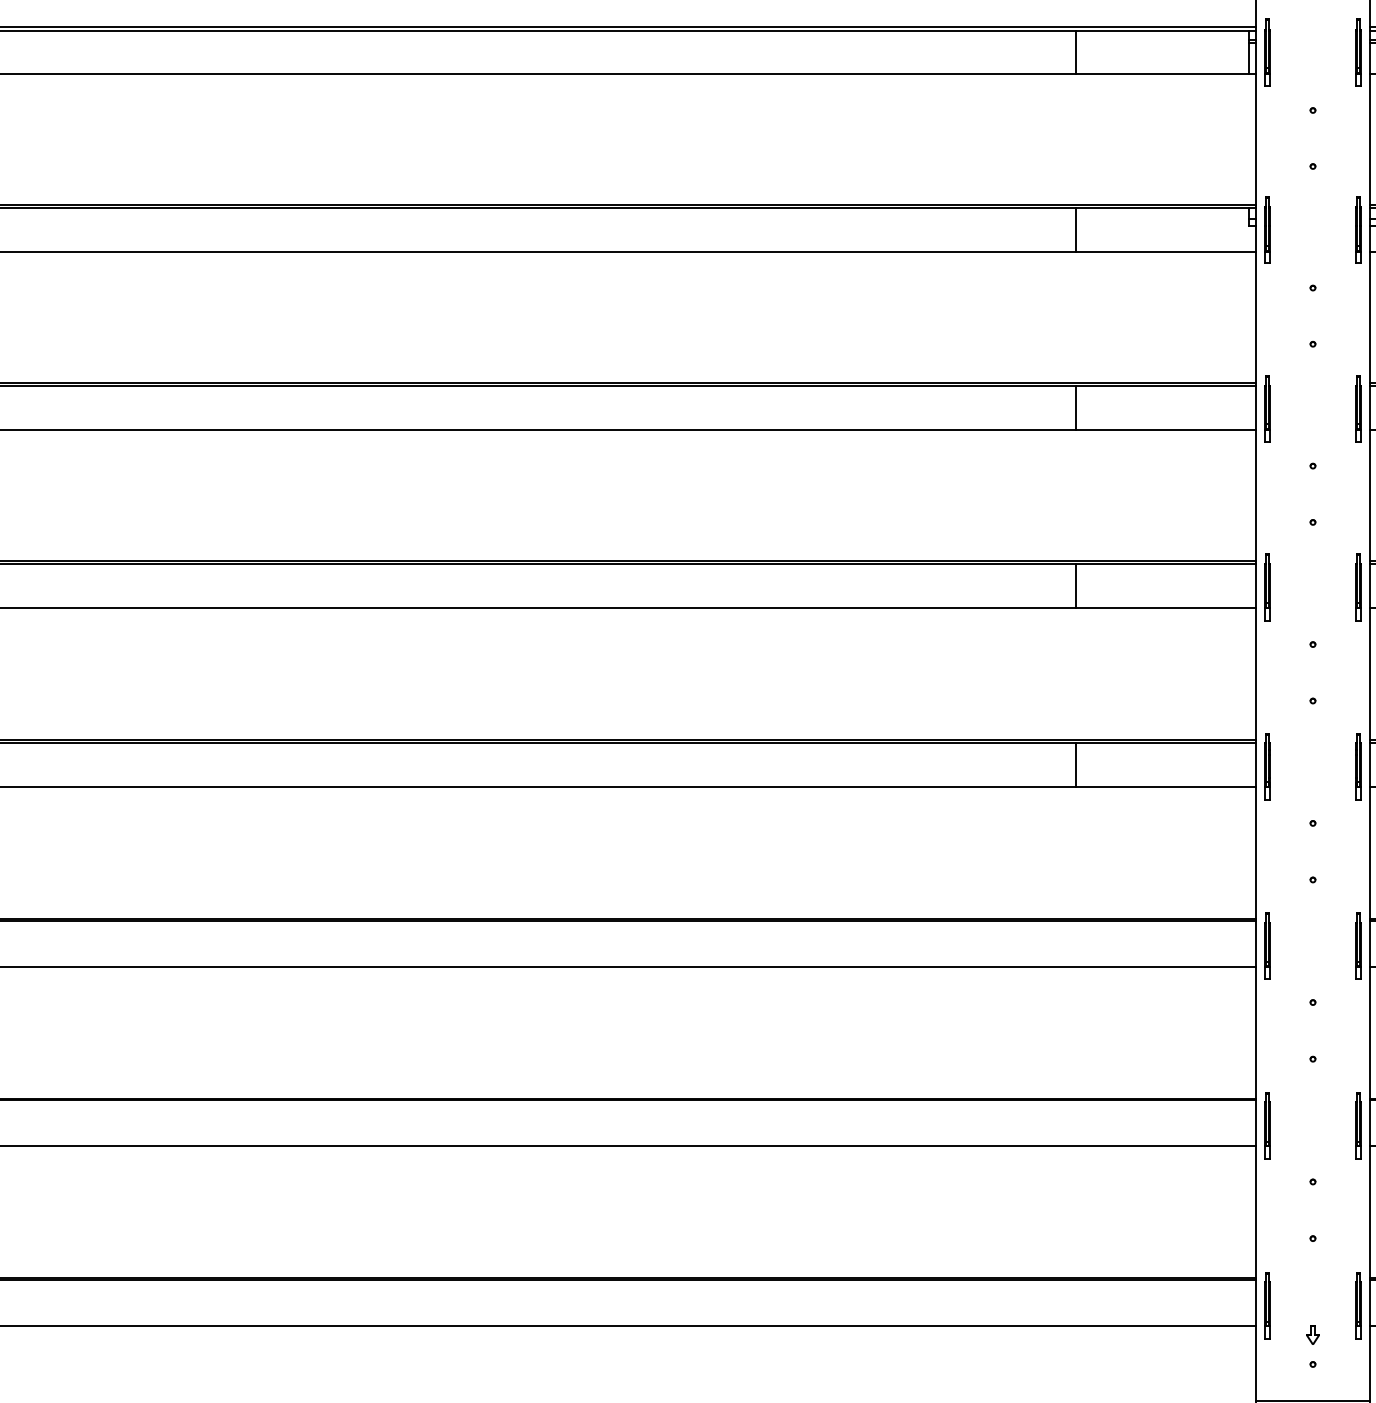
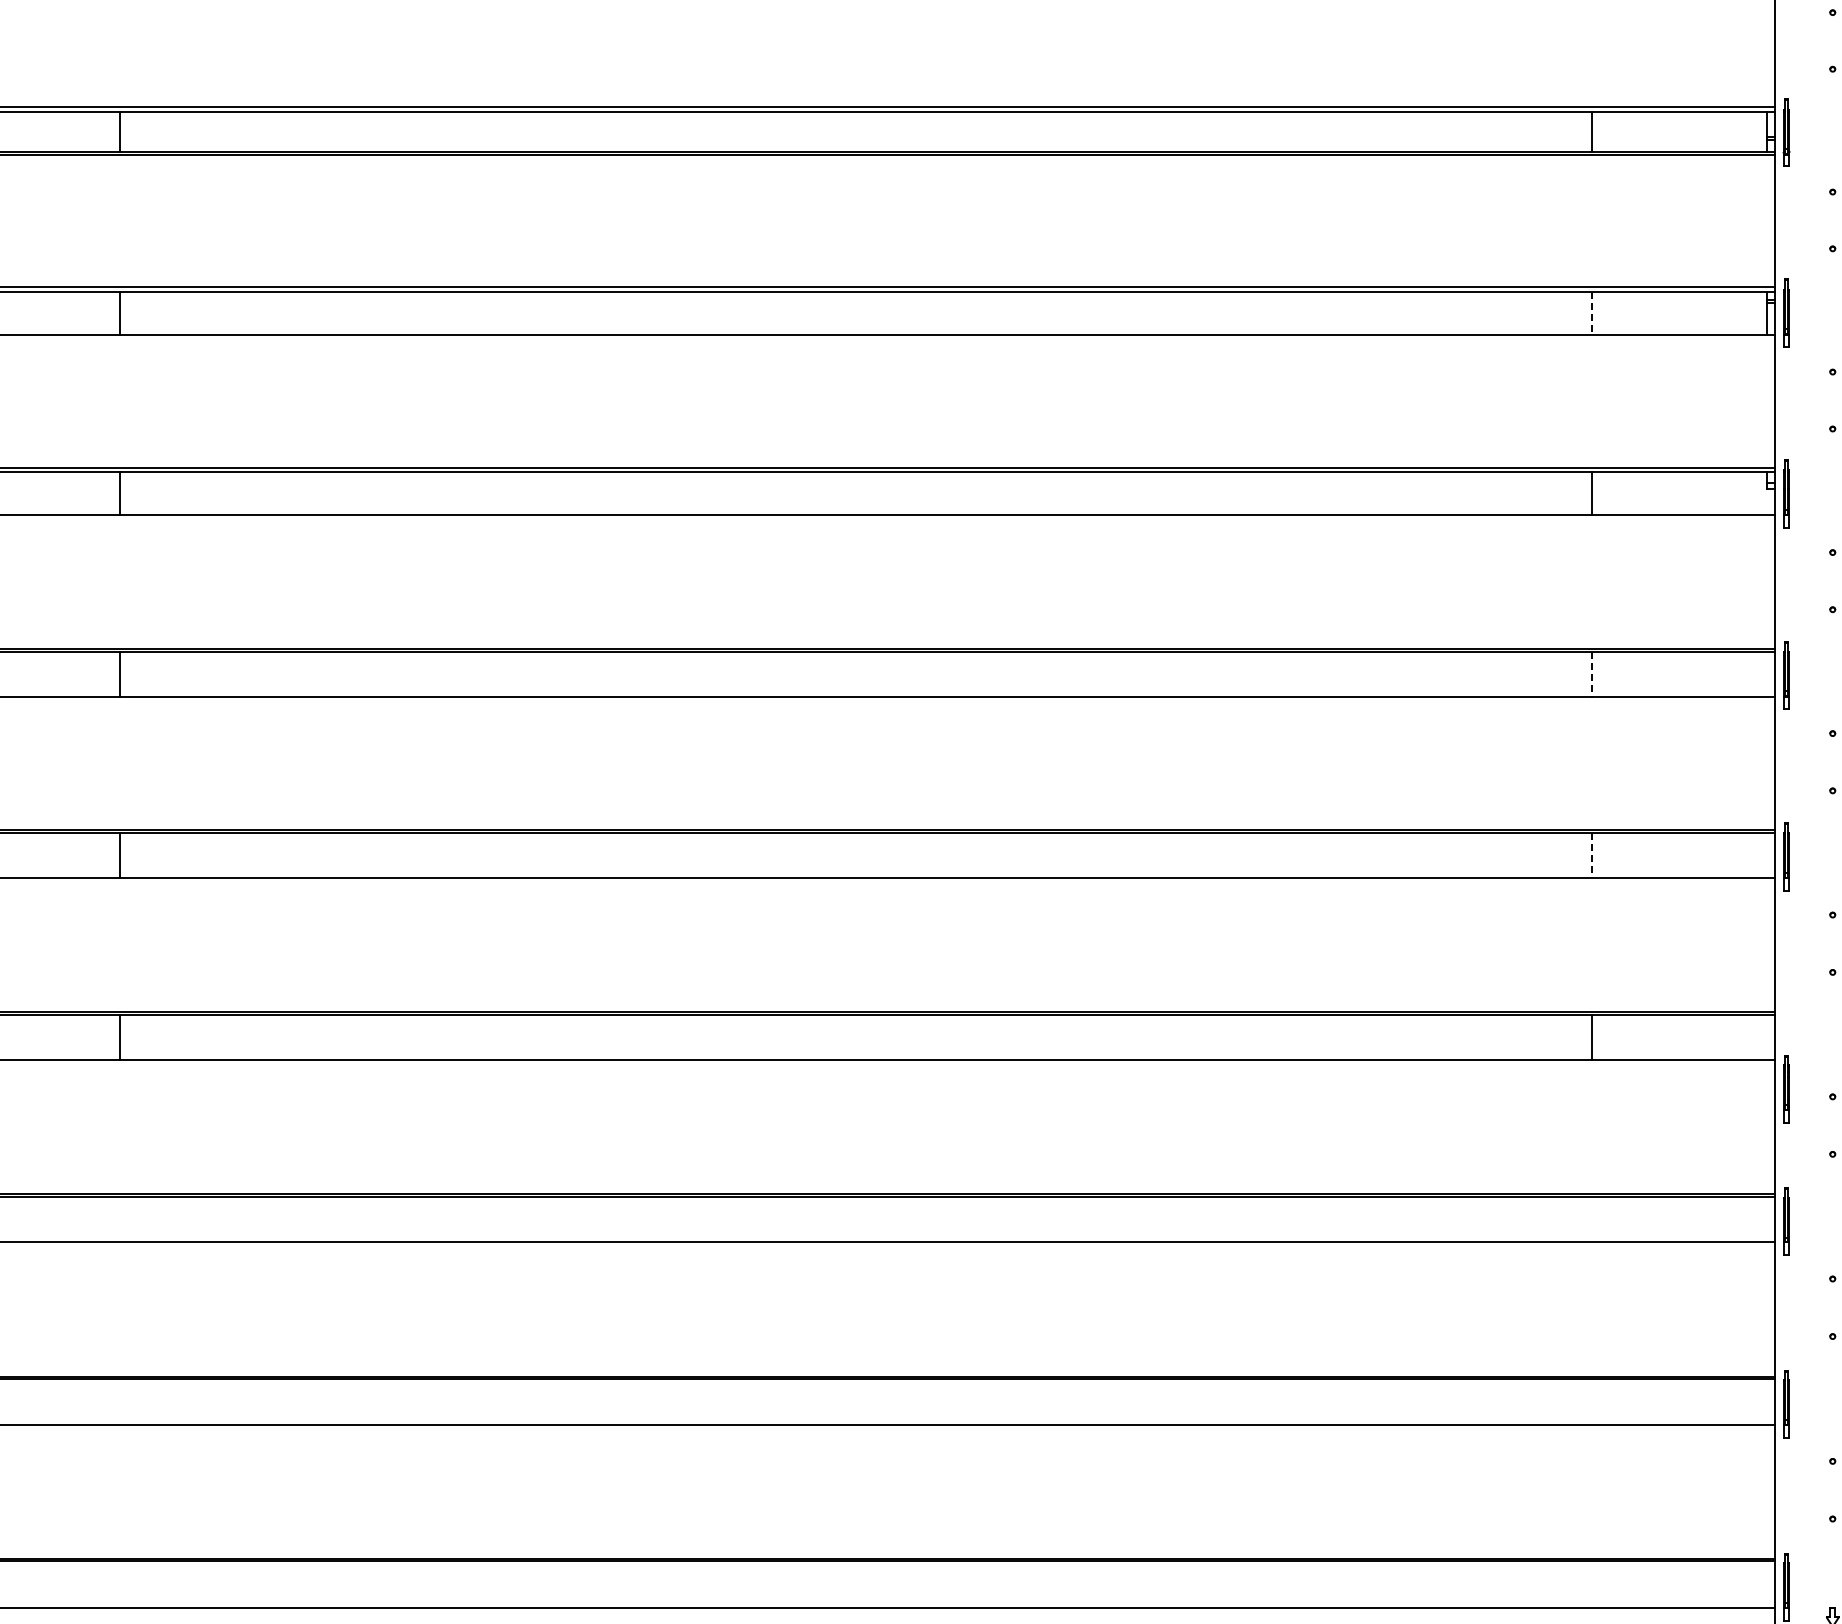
line: (1076, 52) -> (1592, 313), solid -> dashed
line: (1076, 407) -> (1592, 674), solid -> dashed
line: (1076, 586) -> (1592, 856), solid -> dashed
part: (1267, 766) -> (1786, 1089), moved

